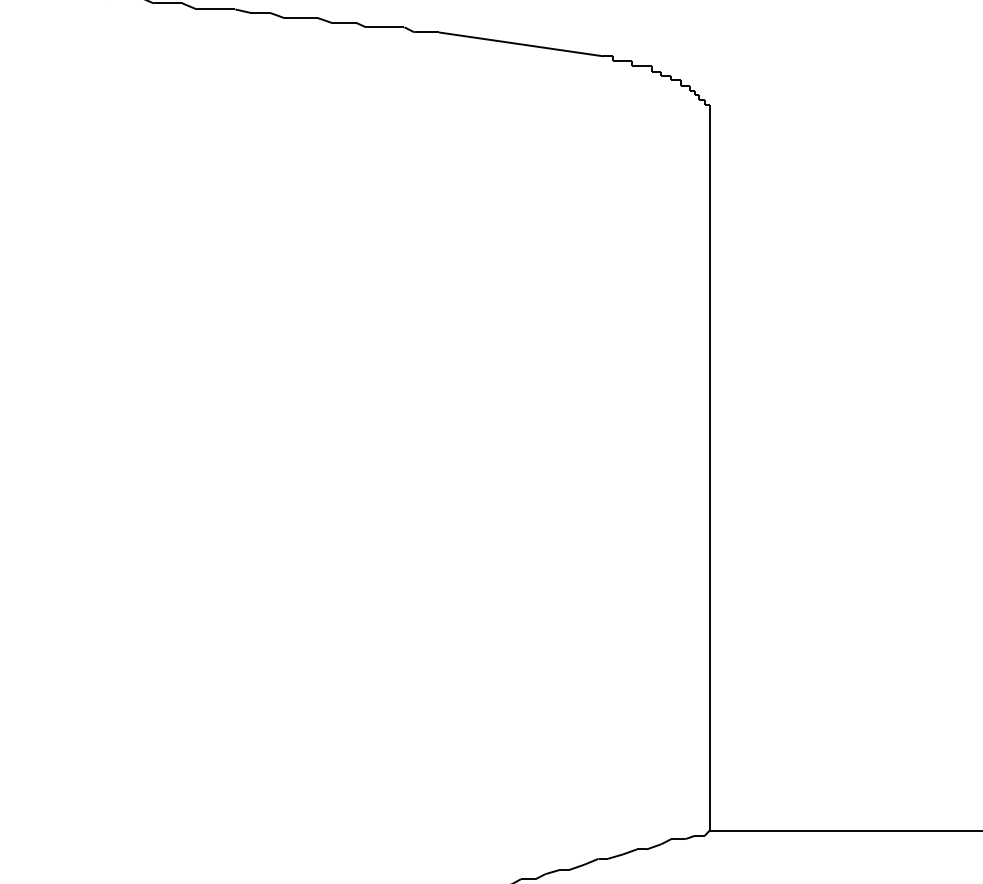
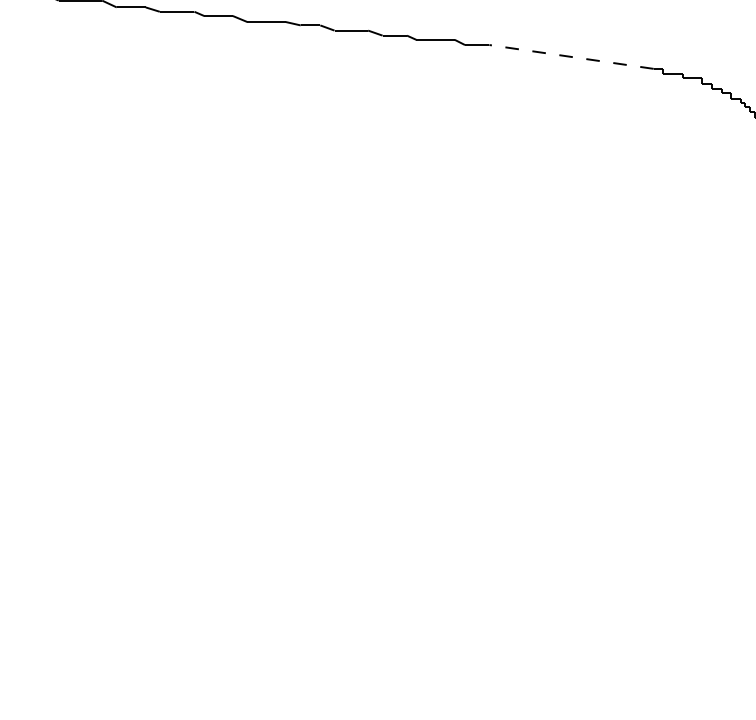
line: (520, 44) -> (570, 57), solid -> dashed

